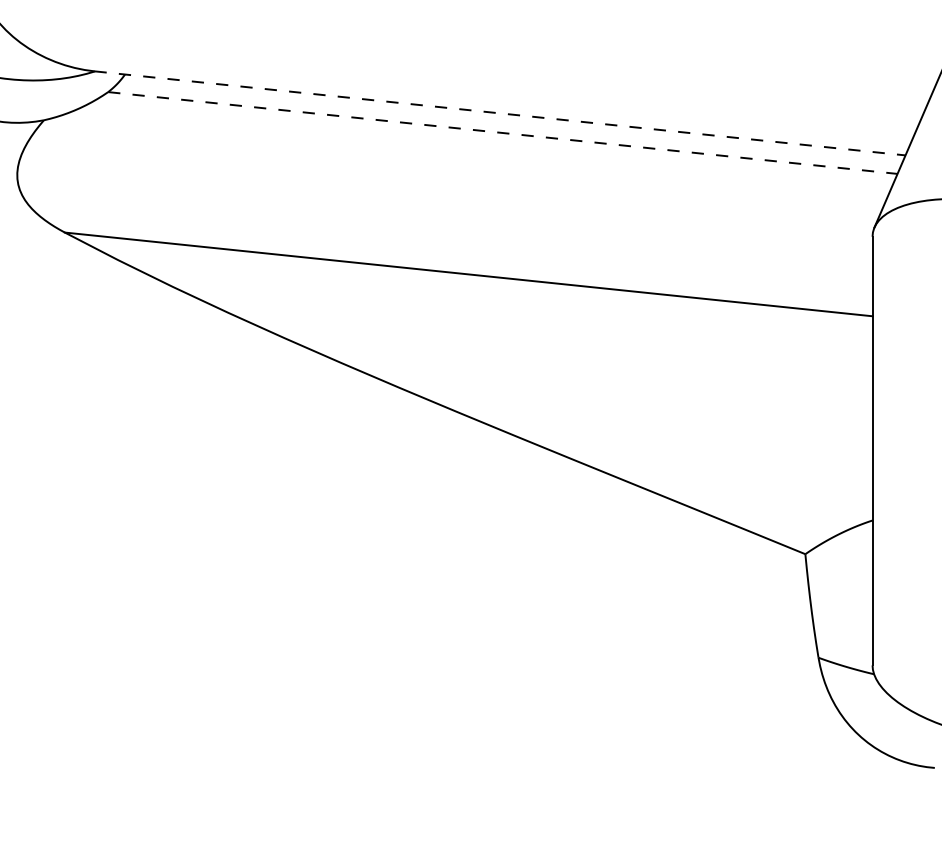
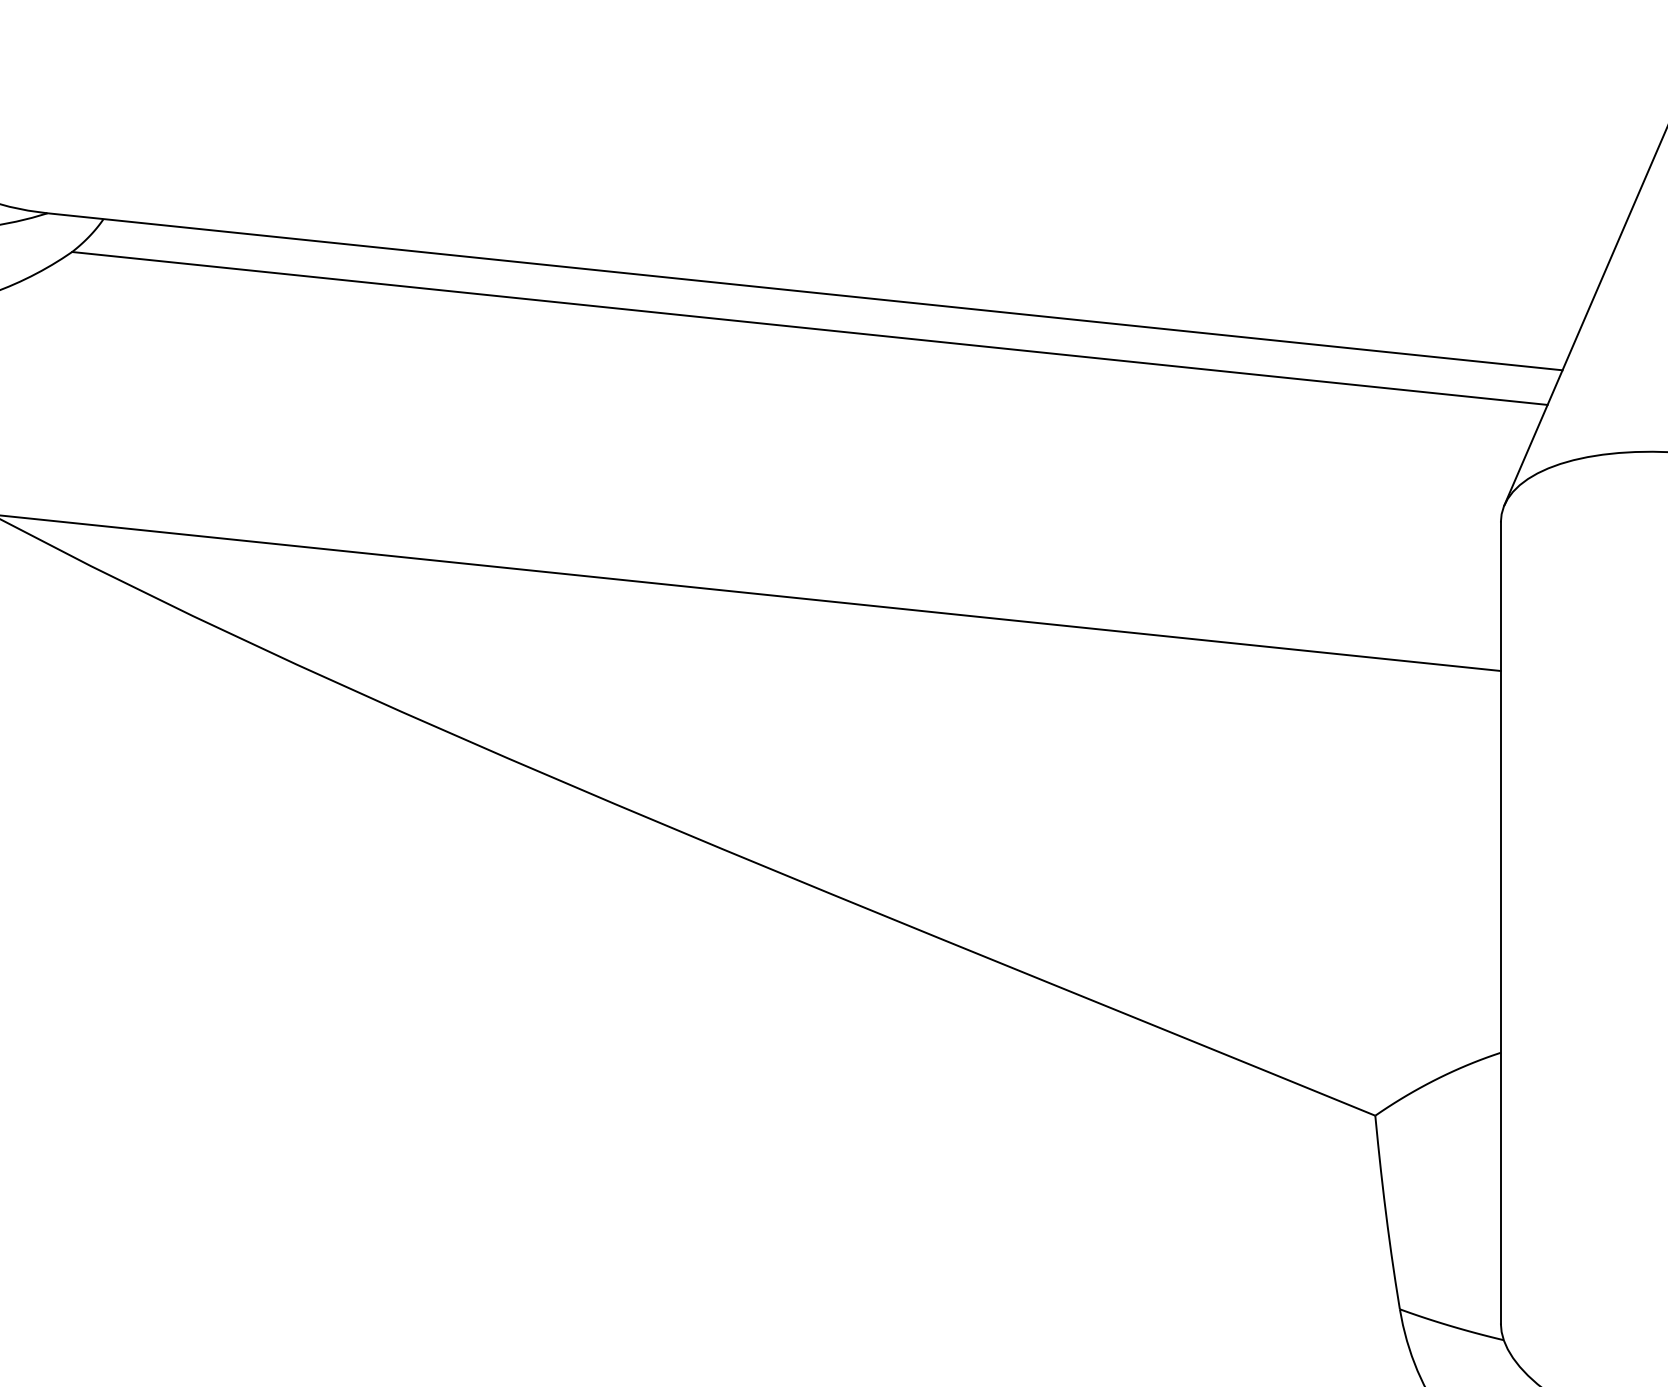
line: (500, 113) -> (805, 291), dashed -> solid
line: (502, 133) -> (809, 329), dashed -> solid

